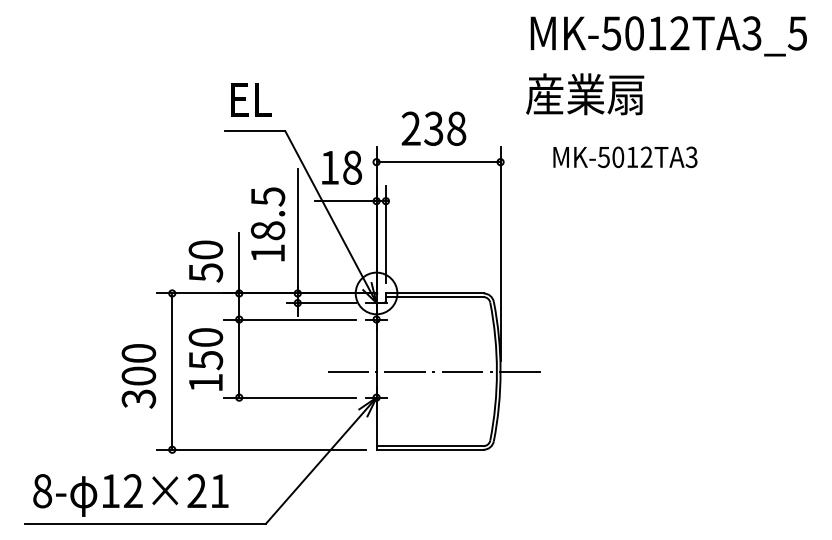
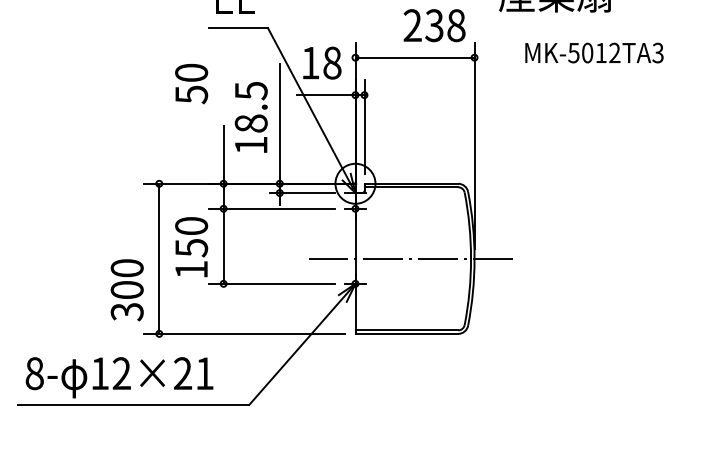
text: (433, 128) -> (434, 25), moved
text: (205, 261) -> (191, 83), moved
text: (138, 376) -> (126, 290), moved

